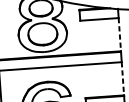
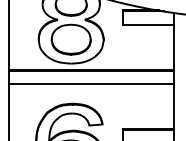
line: (120, 34) -> (174, 47), dashed -> solid
line: (123, 79) -> (174, 107), dashed -> solid

